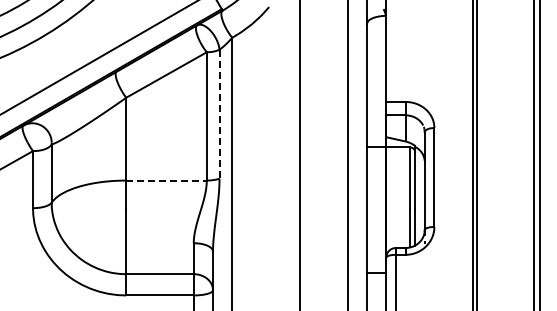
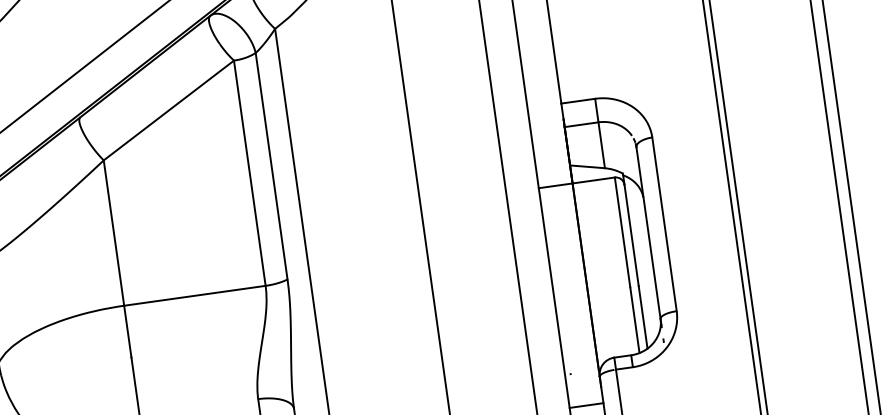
line: (219, 114) -> (271, 166), dashed -> solid
line: (167, 180) -> (196, 295), dashed -> solid

